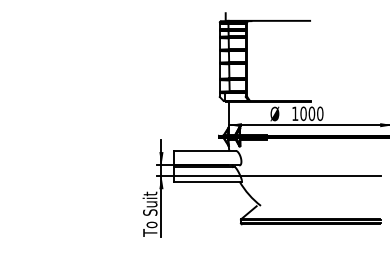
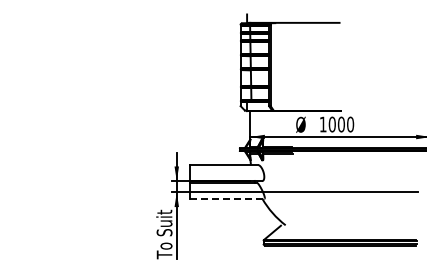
line: (207, 181) -> (227, 198), solid -> dashed

